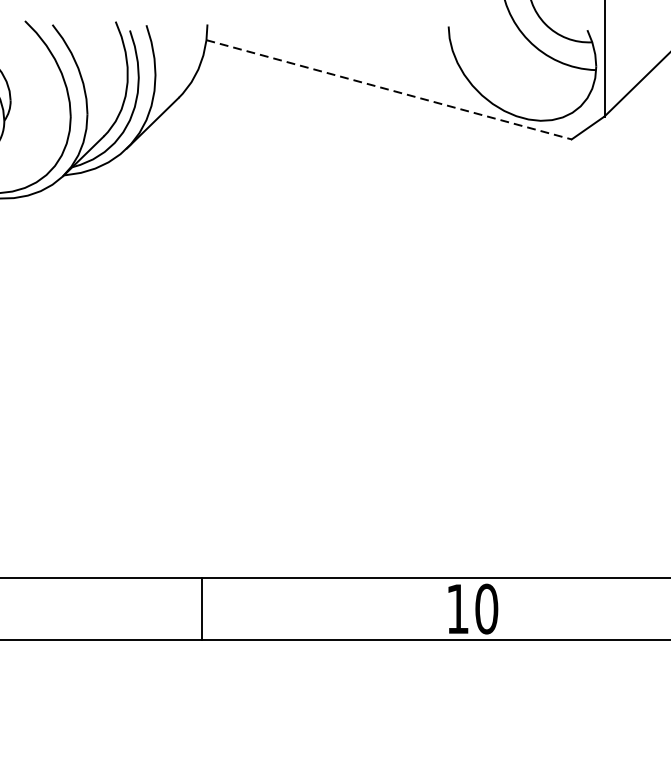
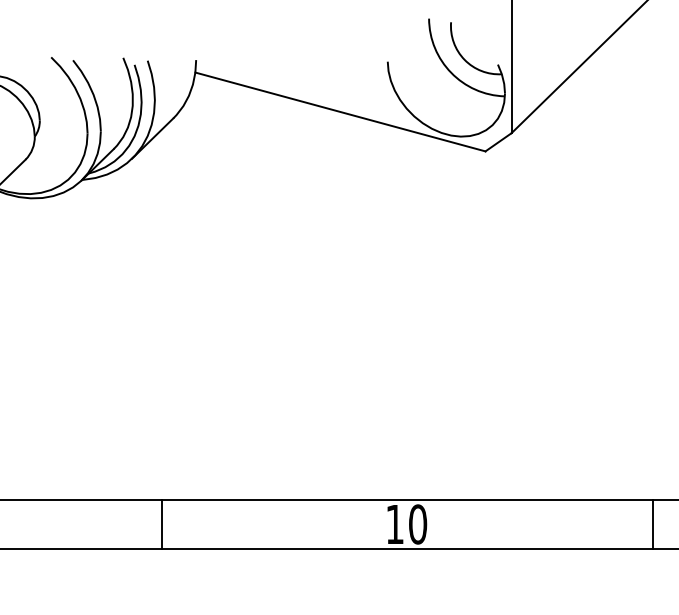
line: (389, 90) -> (340, 112), dashed -> solid
line: (201, 607) -> (161, 523), moved

